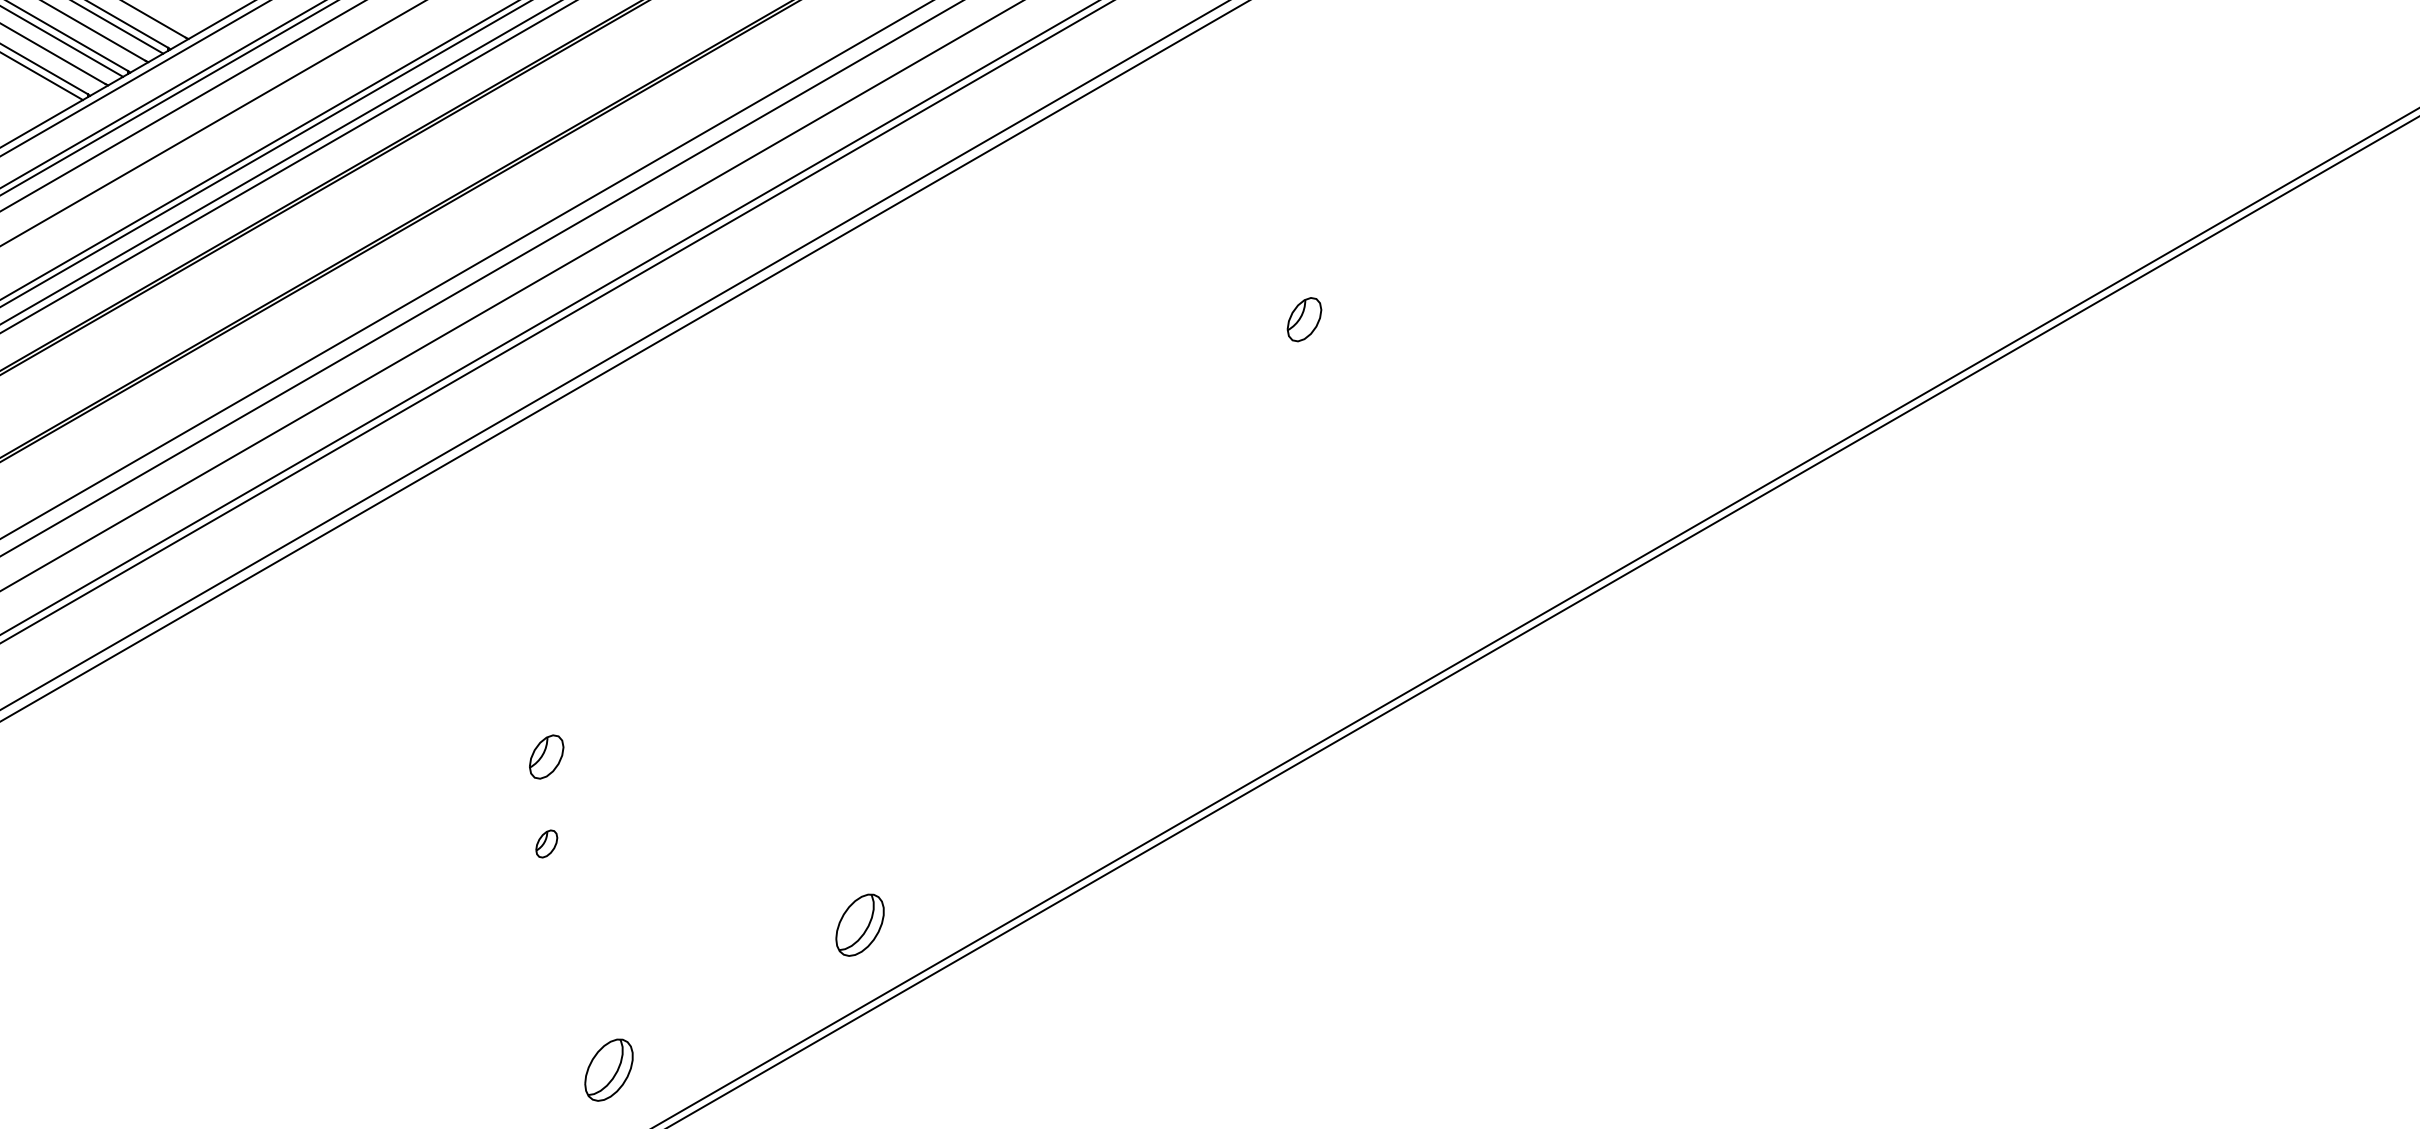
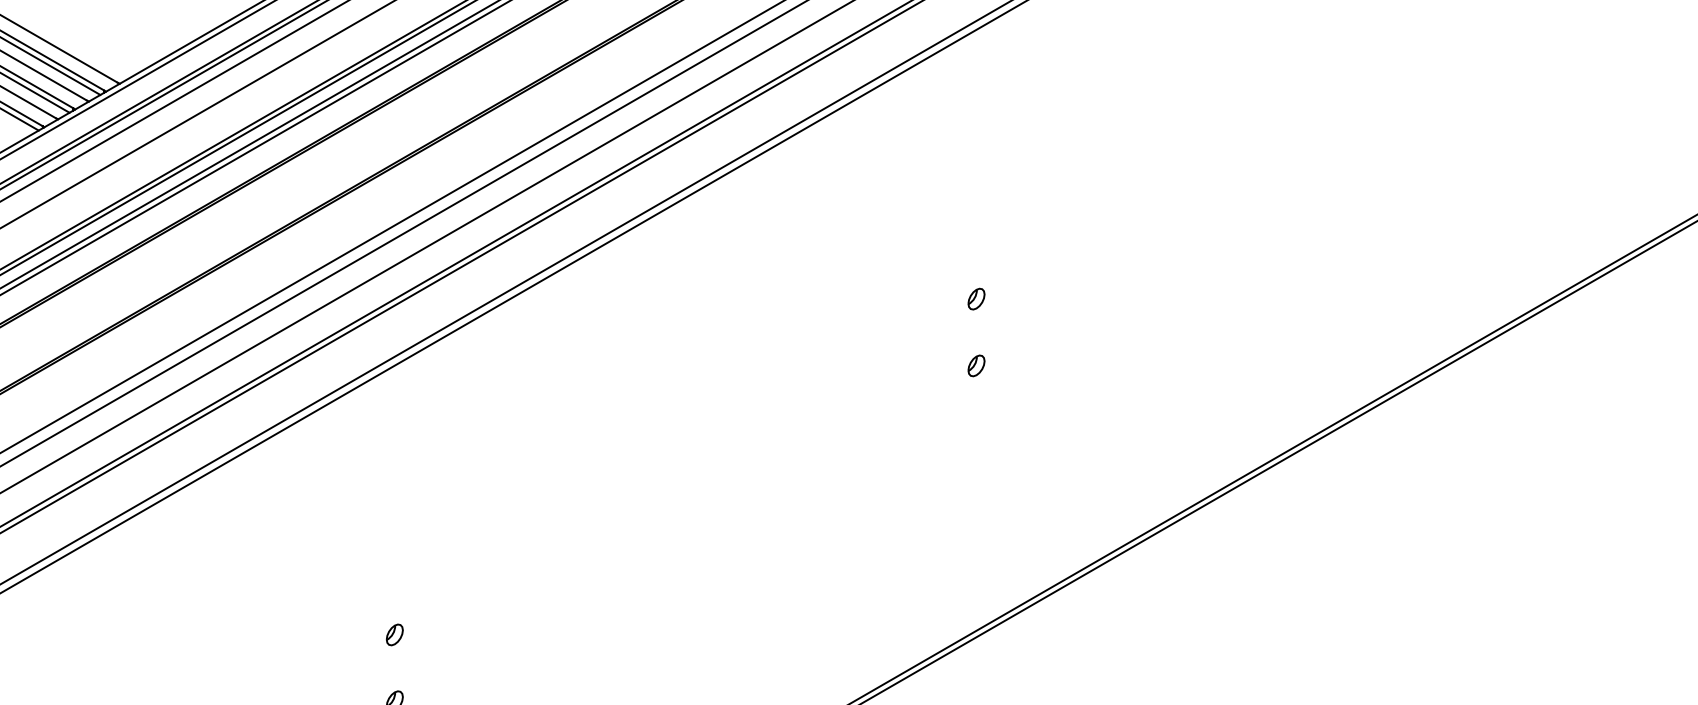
part: (1304, 319) -> (976, 299), size x0.62
part: (1304, 406) -> (976, 365), added
part: (546, 756) -> (394, 634), size x0.62

